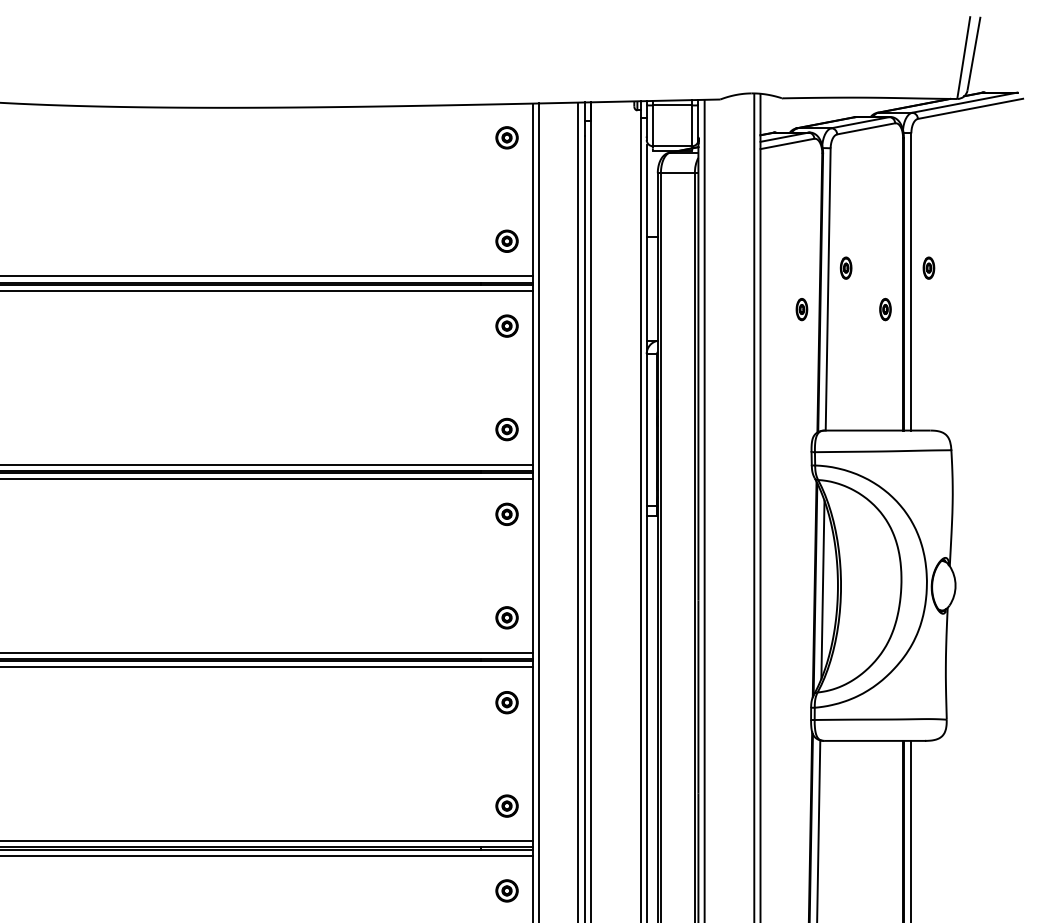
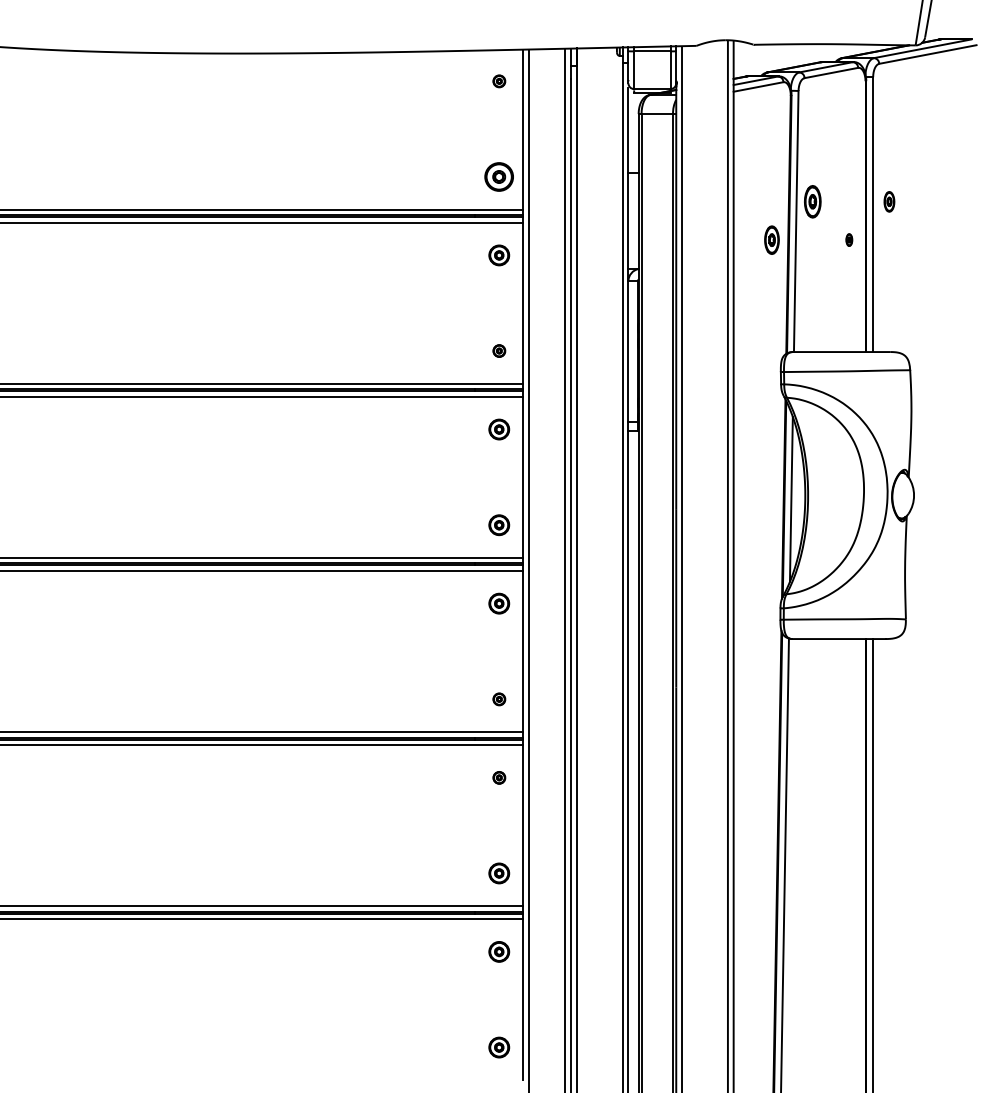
part: (507, 138) -> (499, 81), size x0.6
part: (507, 240) -> (499, 176), size x1.4
part: (845, 267) -> (812, 201), size x1.6
part: (801, 308) -> (771, 239), size x1.4
part: (885, 308) -> (849, 239), size x0.6
part: (507, 428) -> (499, 350), size x0.6
part: (507, 806) -> (499, 699), size x0.6
part: (507, 890) -> (499, 777), size x0.6

